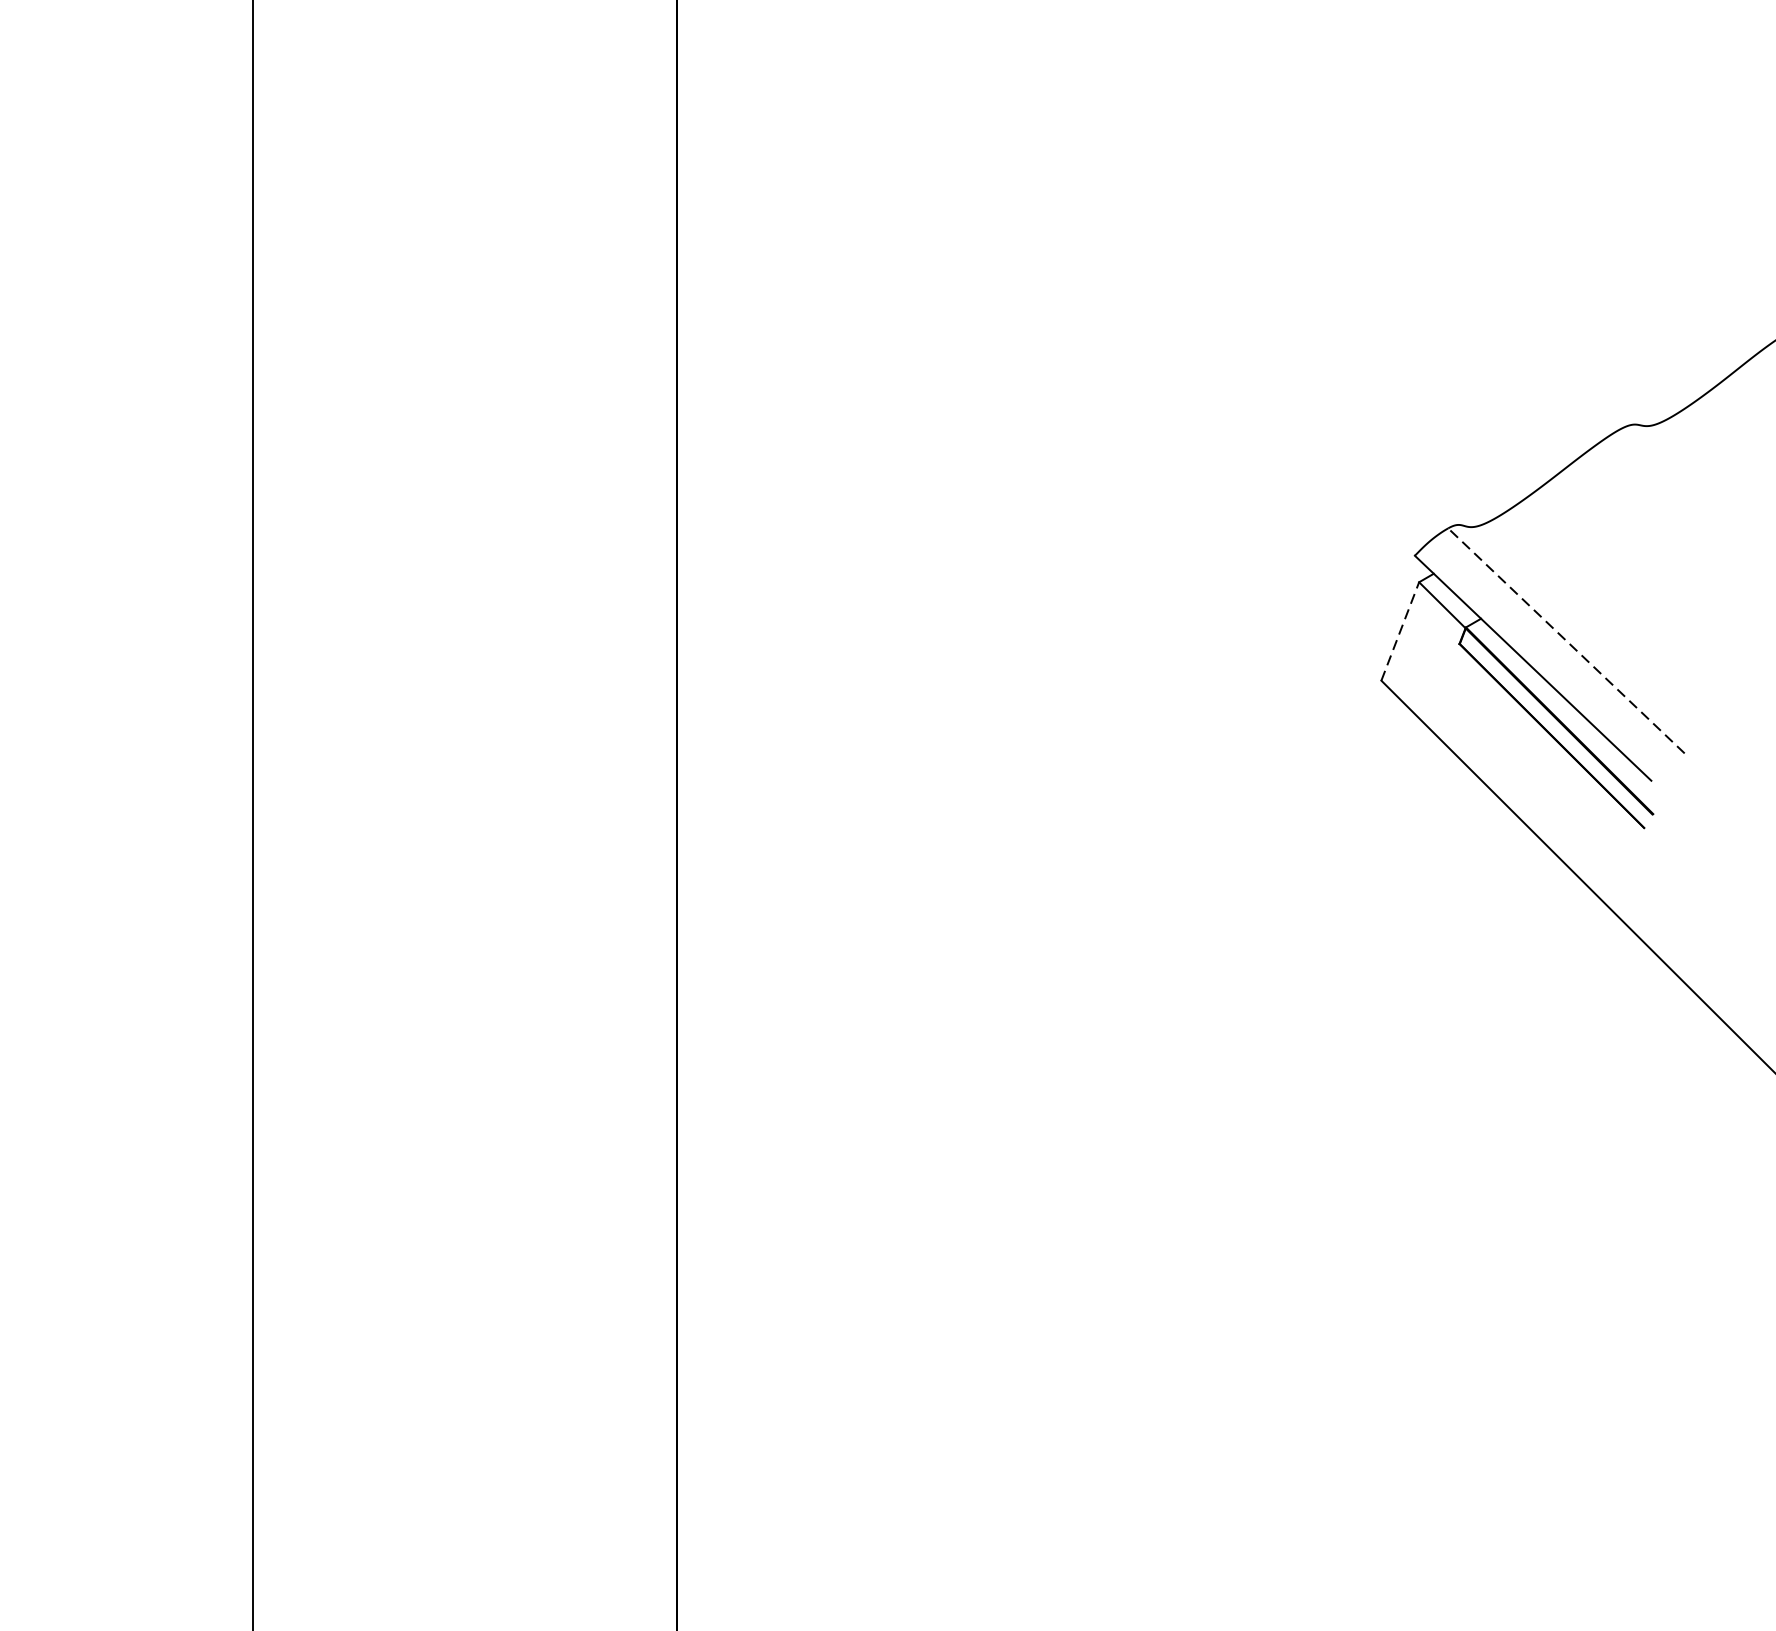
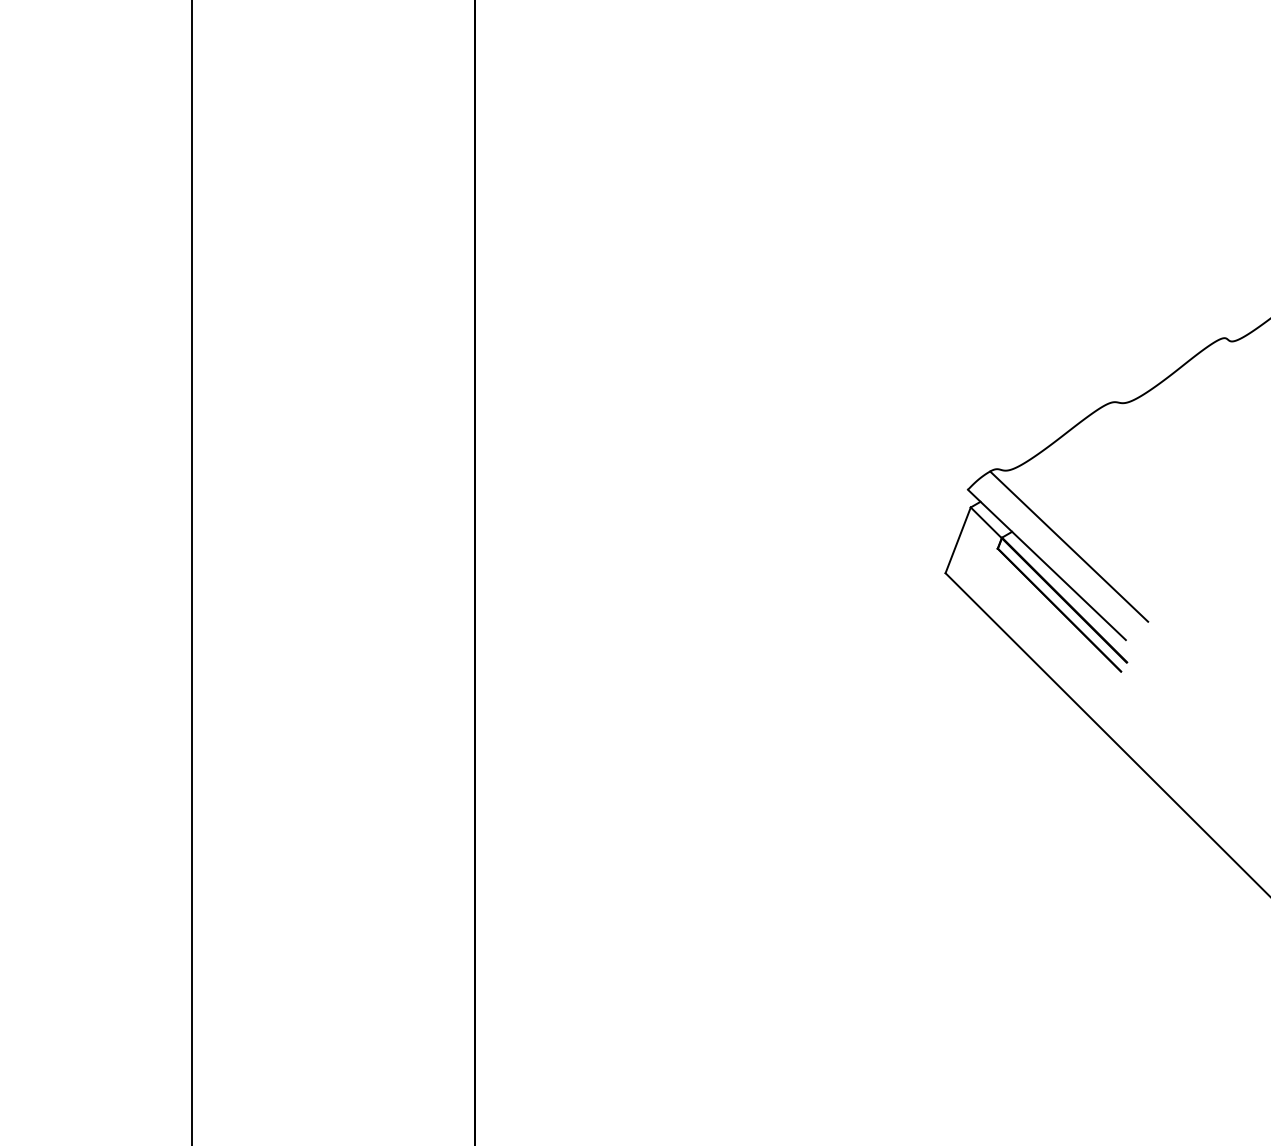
line: (1400, 630) -> (958, 539), dashed -> solid
line: (1565, 640) -> (1068, 546), dashed -> solid

